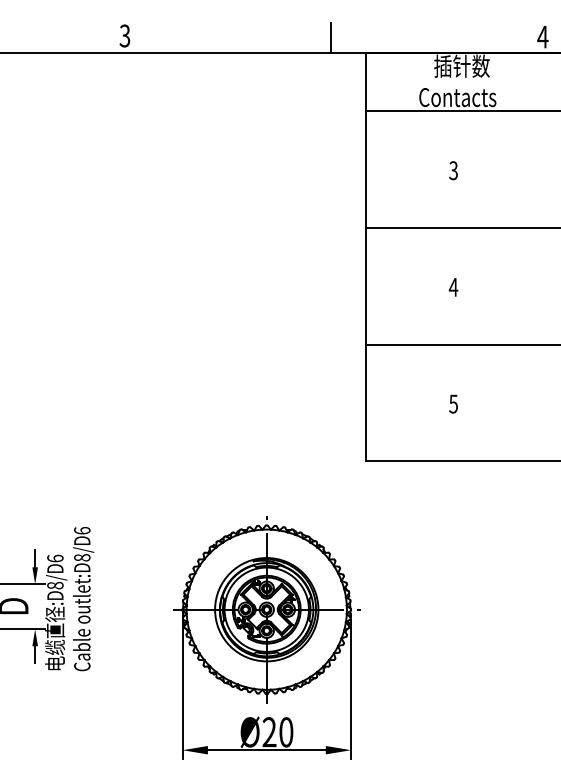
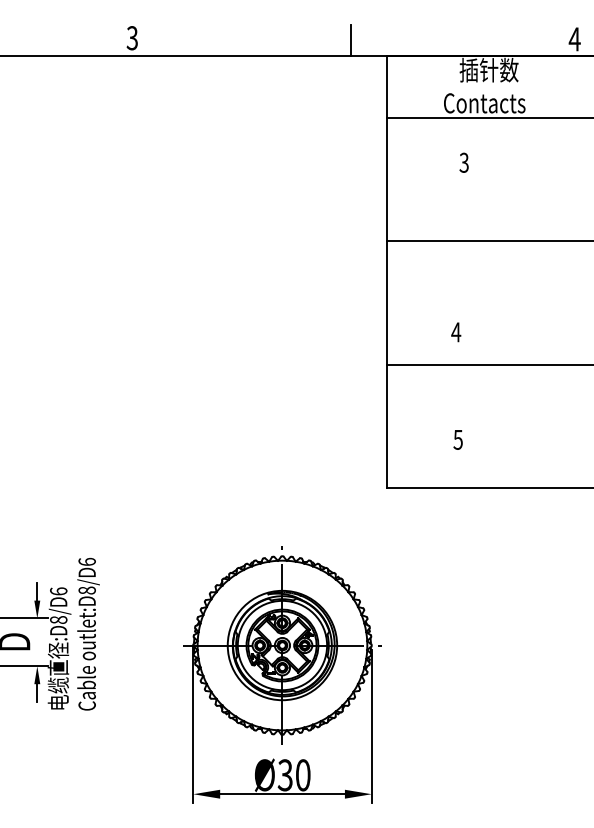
text: (452, 170) -> (463, 162), moved
text: (453, 287) -> (456, 332), moved
text: (452, 403) -> (457, 439), moved
text: (268, 732) -> (284, 775), Ø20 -> Ø30

